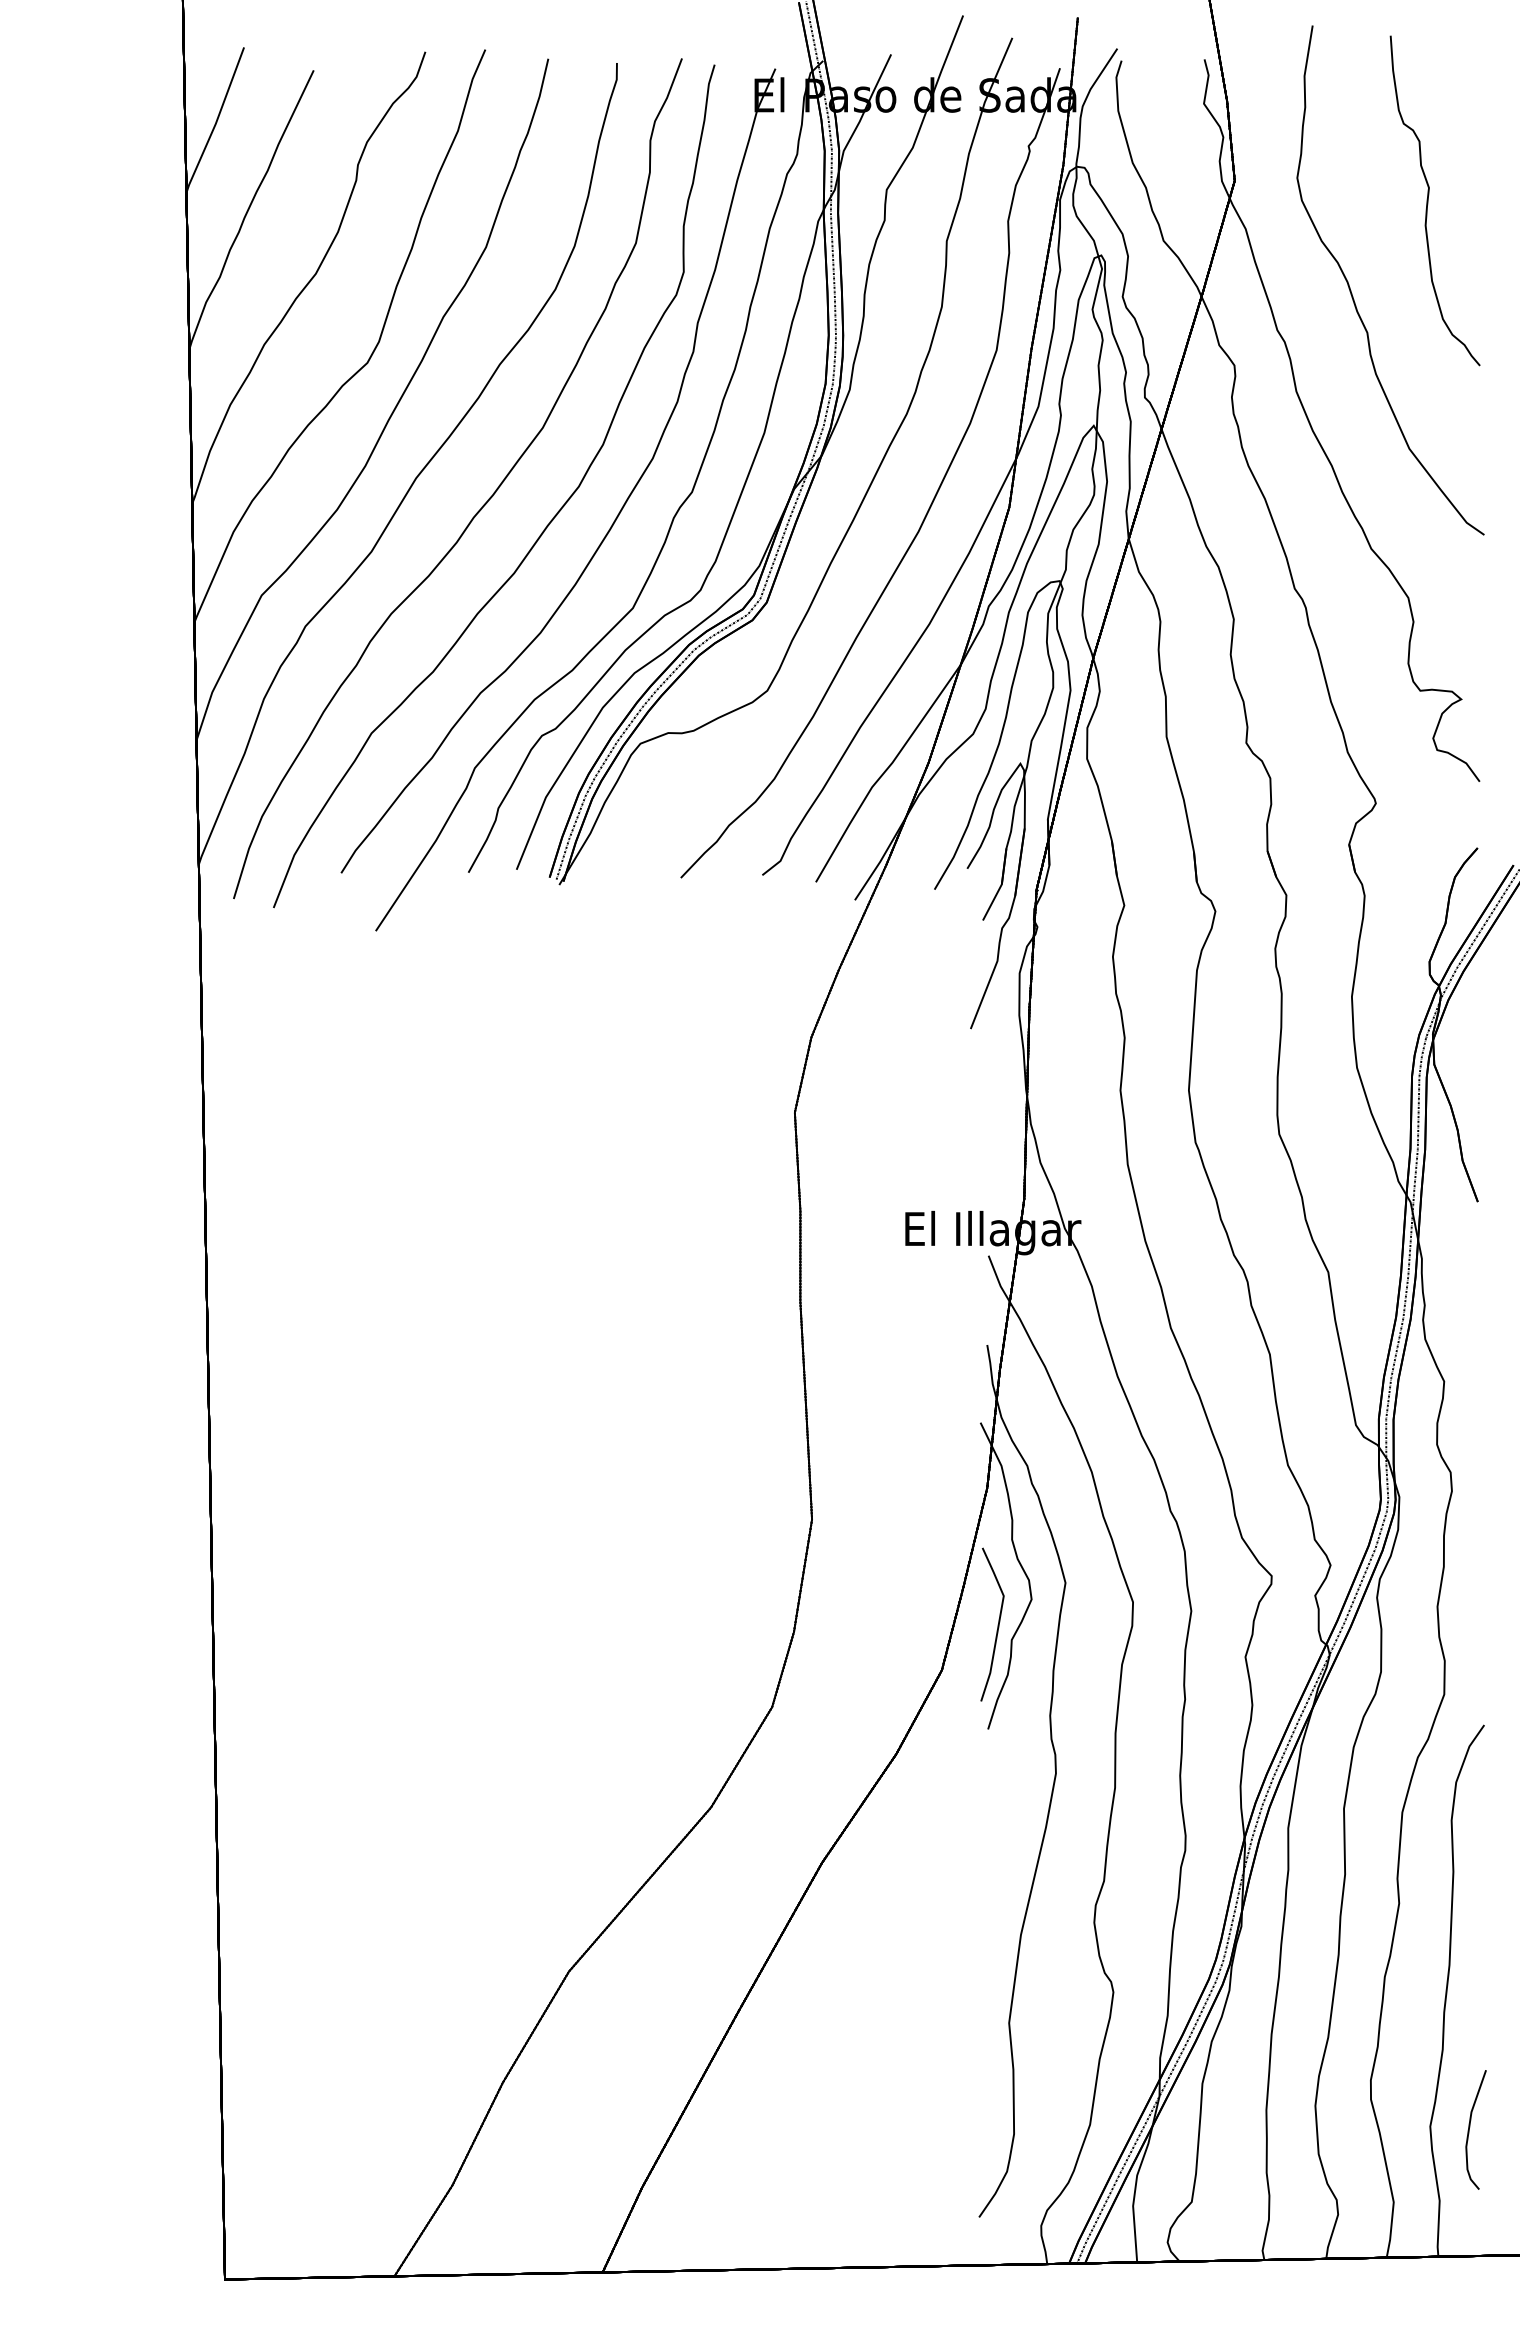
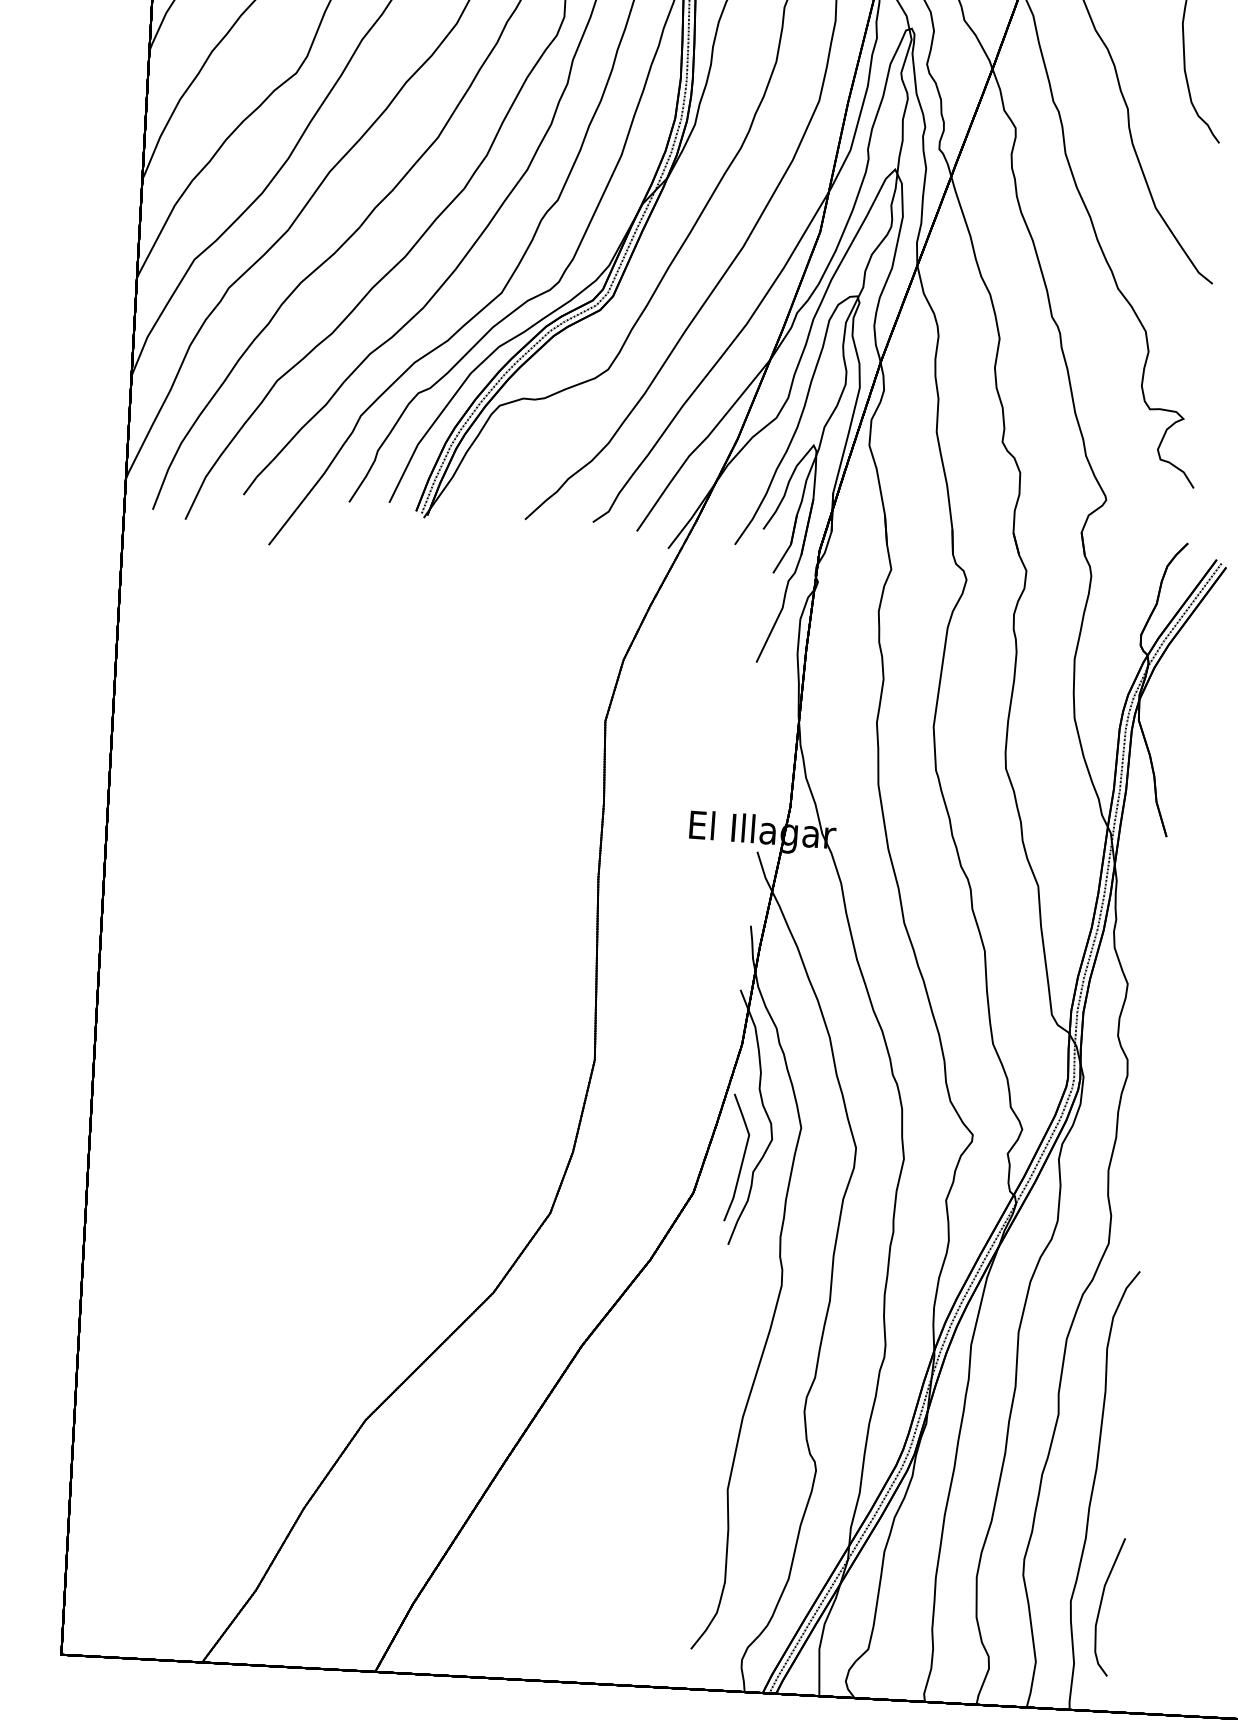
part: (1475, 2129) -> (1108, 1606), size x1.4

